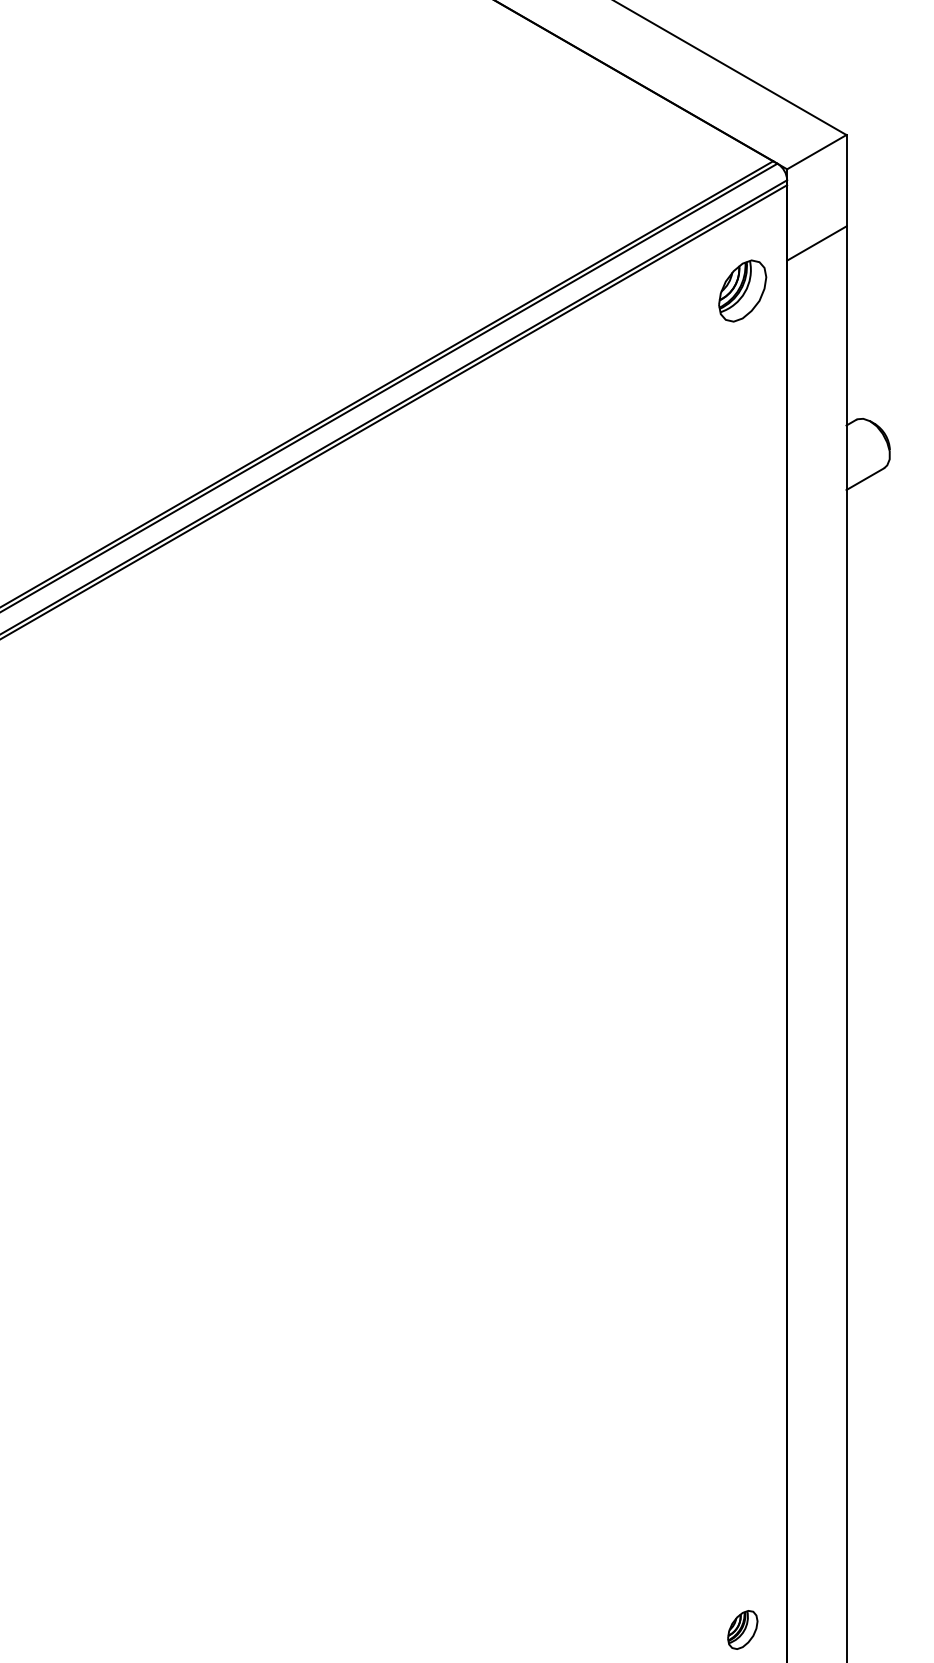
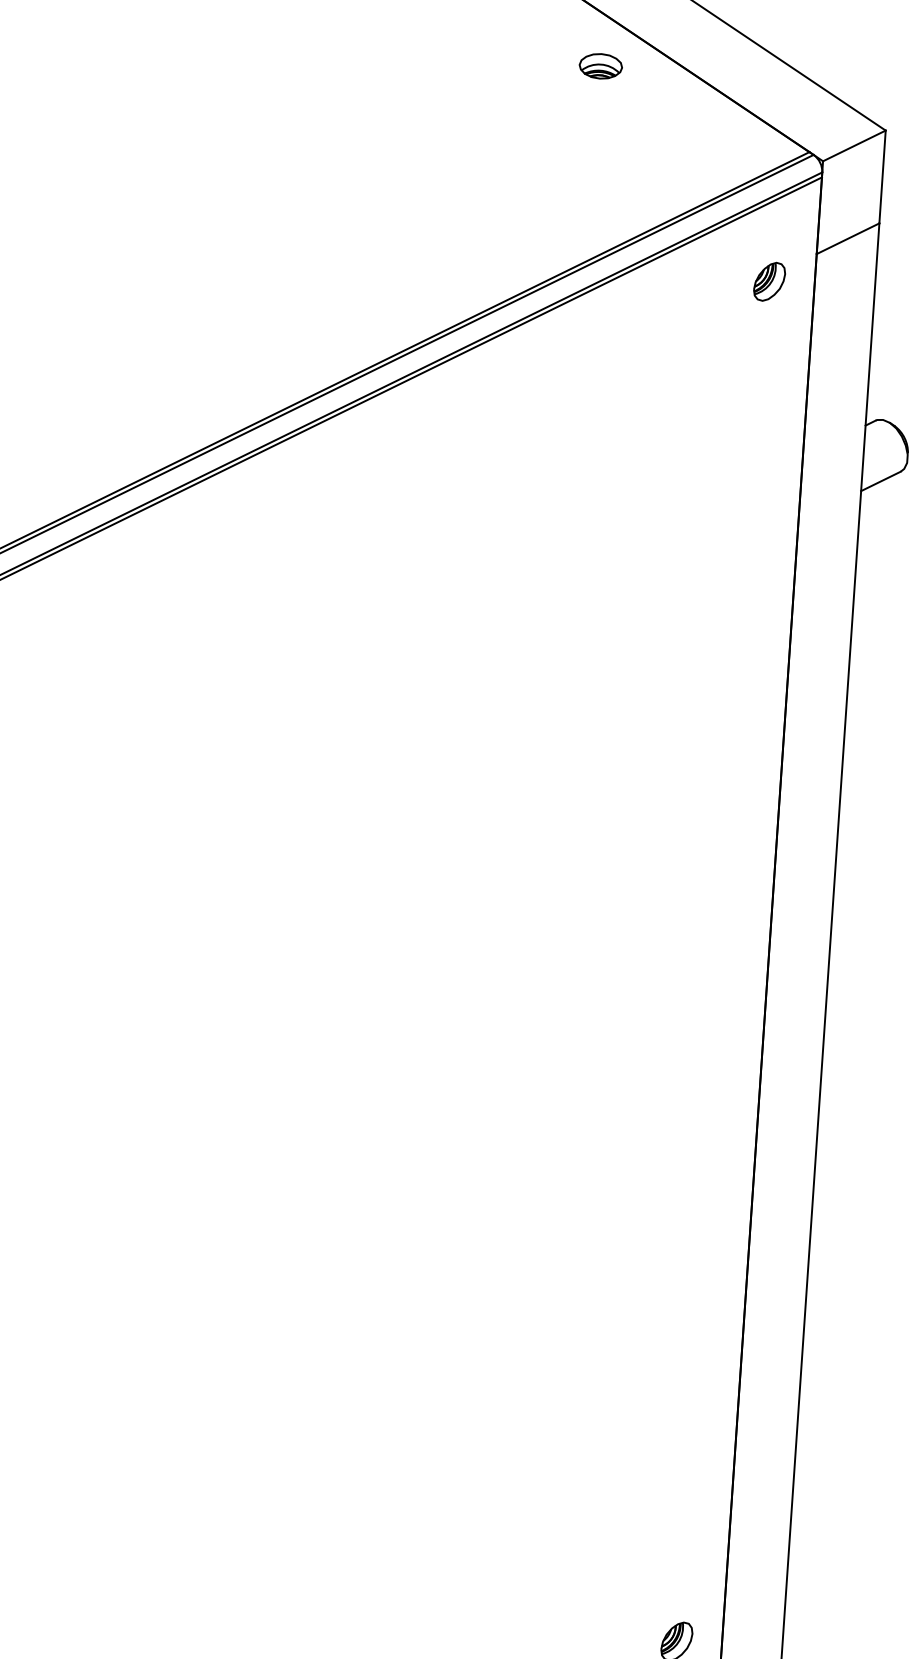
part: (562, 91) -> (600, 66), added
part: (742, 290) -> (769, 281), size x0.62

